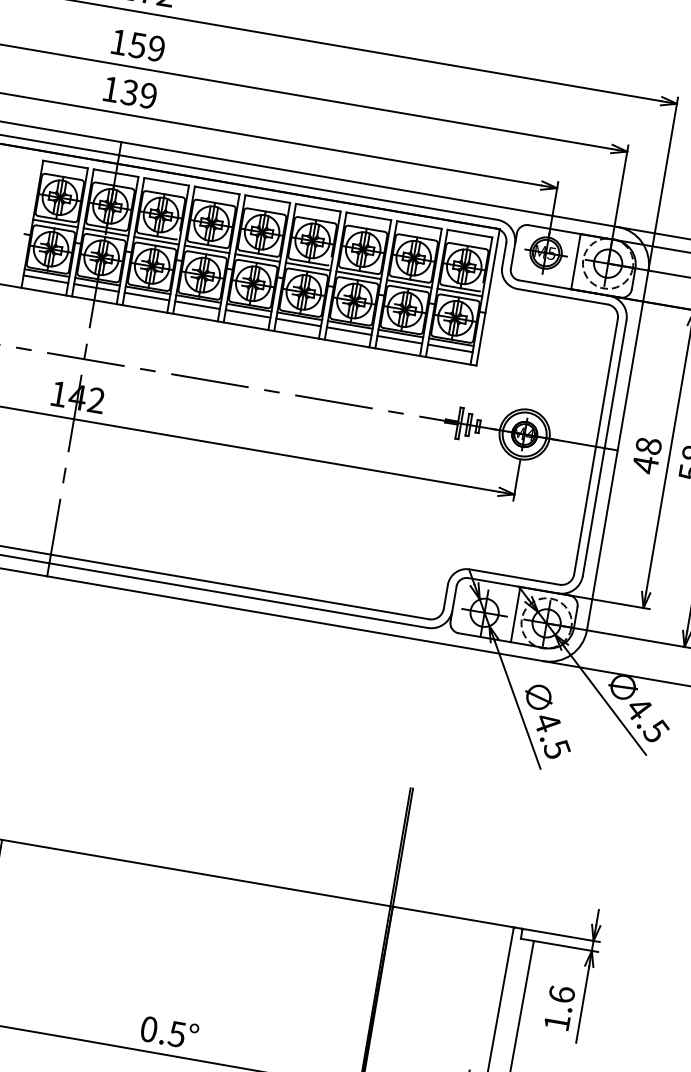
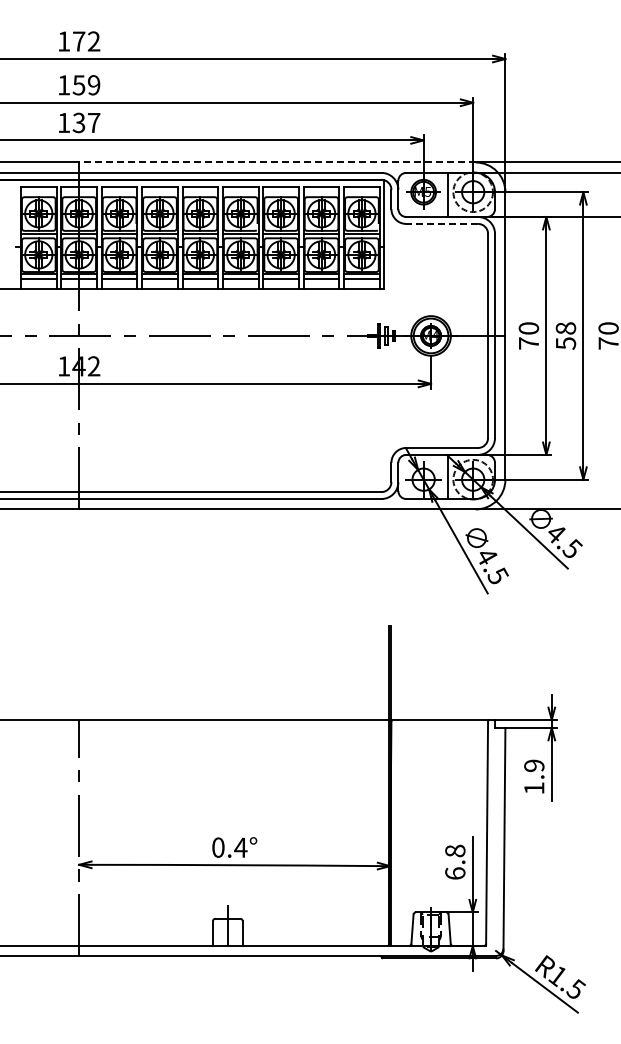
text: (149, 95) -> (94, 122), 139 -> 137
line: (368, 184) -> (276, 162), solid -> dashed
line: (563, 296) -> (442, 223), solid -> dashed
text: (646, 456) -> (528, 336), 48 -> 70
text: (562, 994) -> (534, 765), 1.6 -> 1.9
text: (176, 1033) -> (240, 847), 0.5° -> 0.4°

